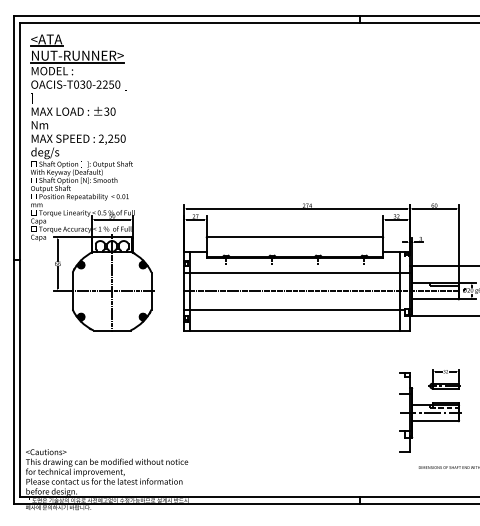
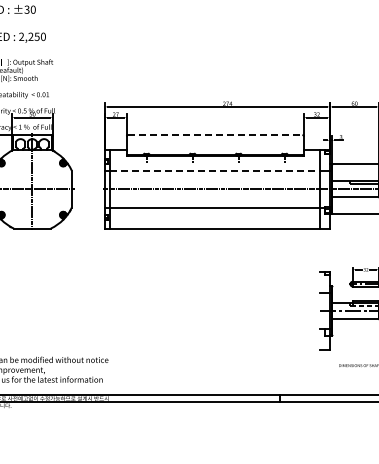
line: (295, 236) -> (215, 134), solid -> dashed
line: (294, 272) -> (214, 170), solid -> dashed

